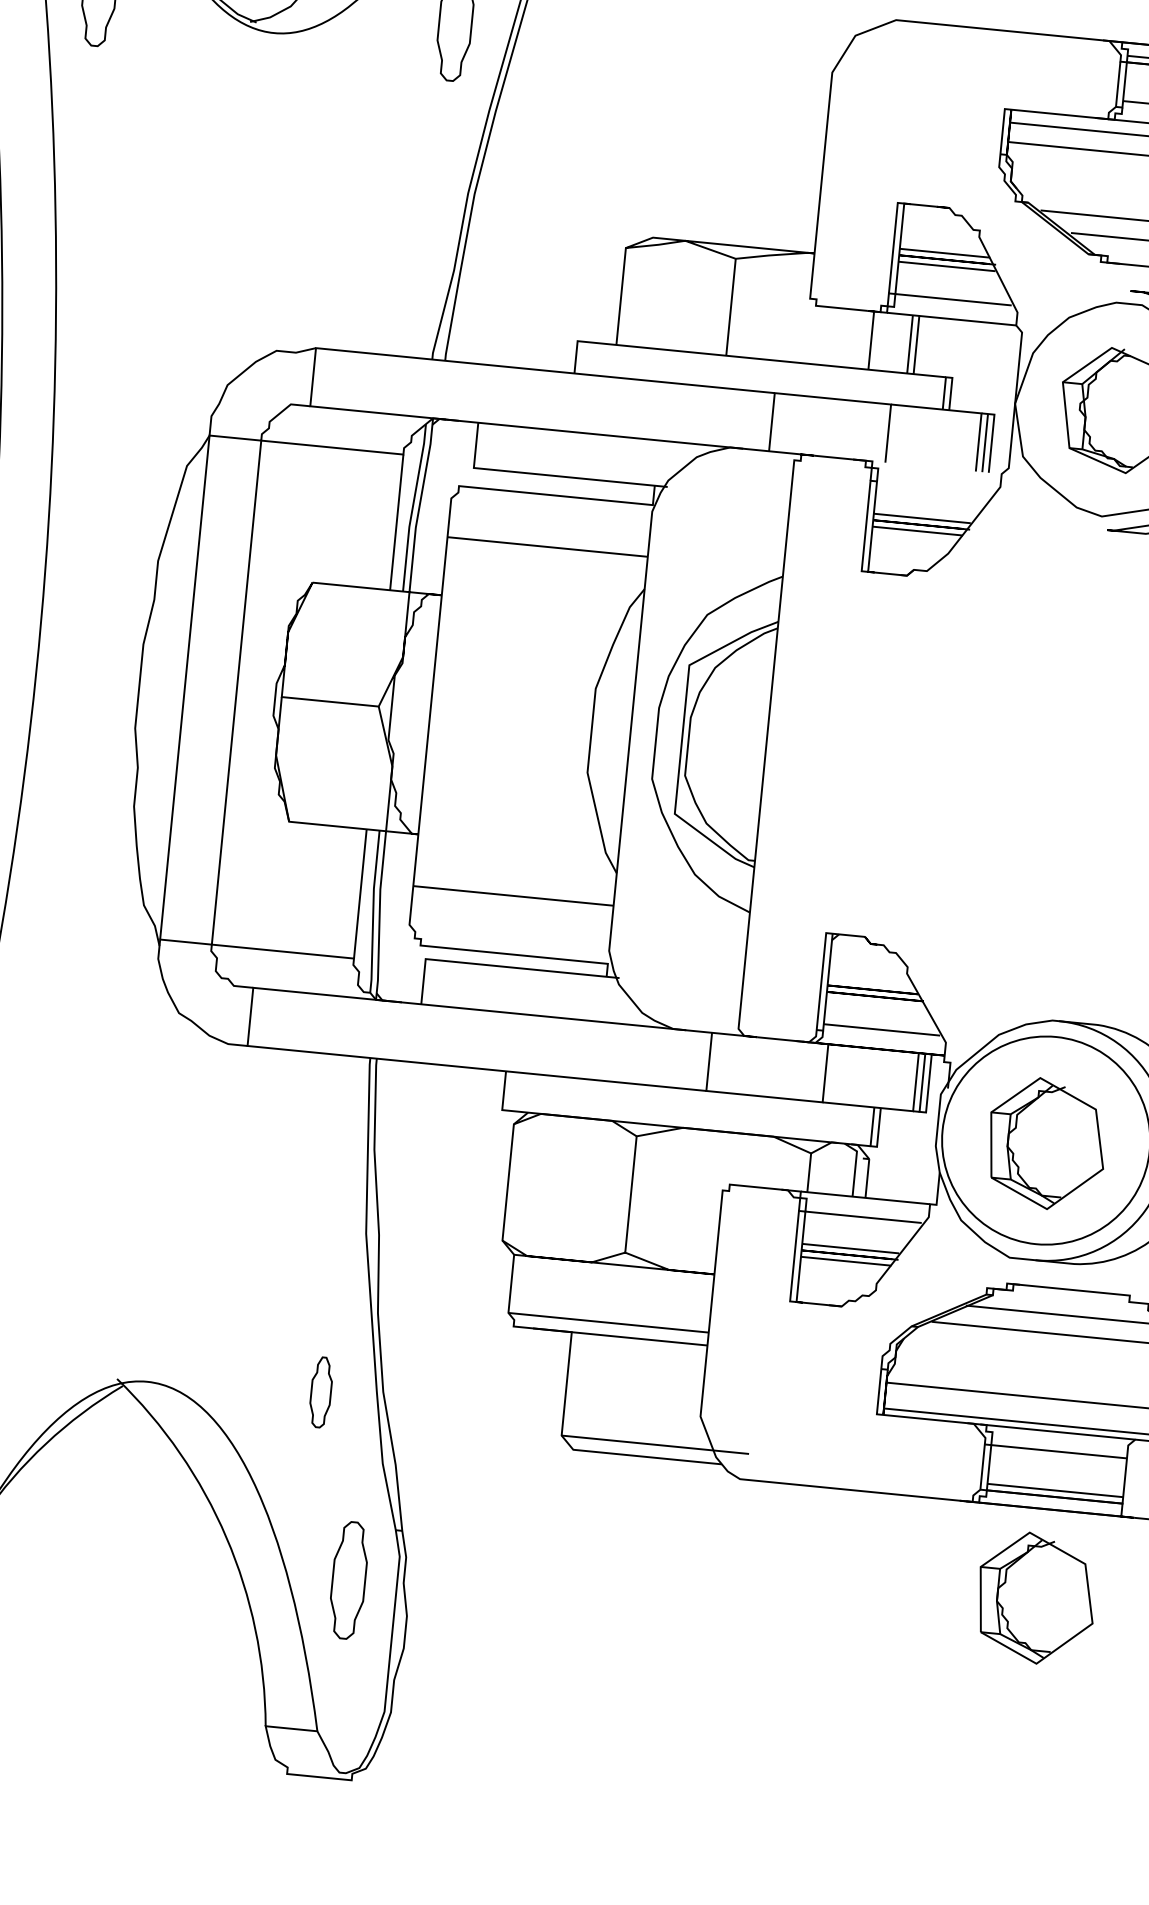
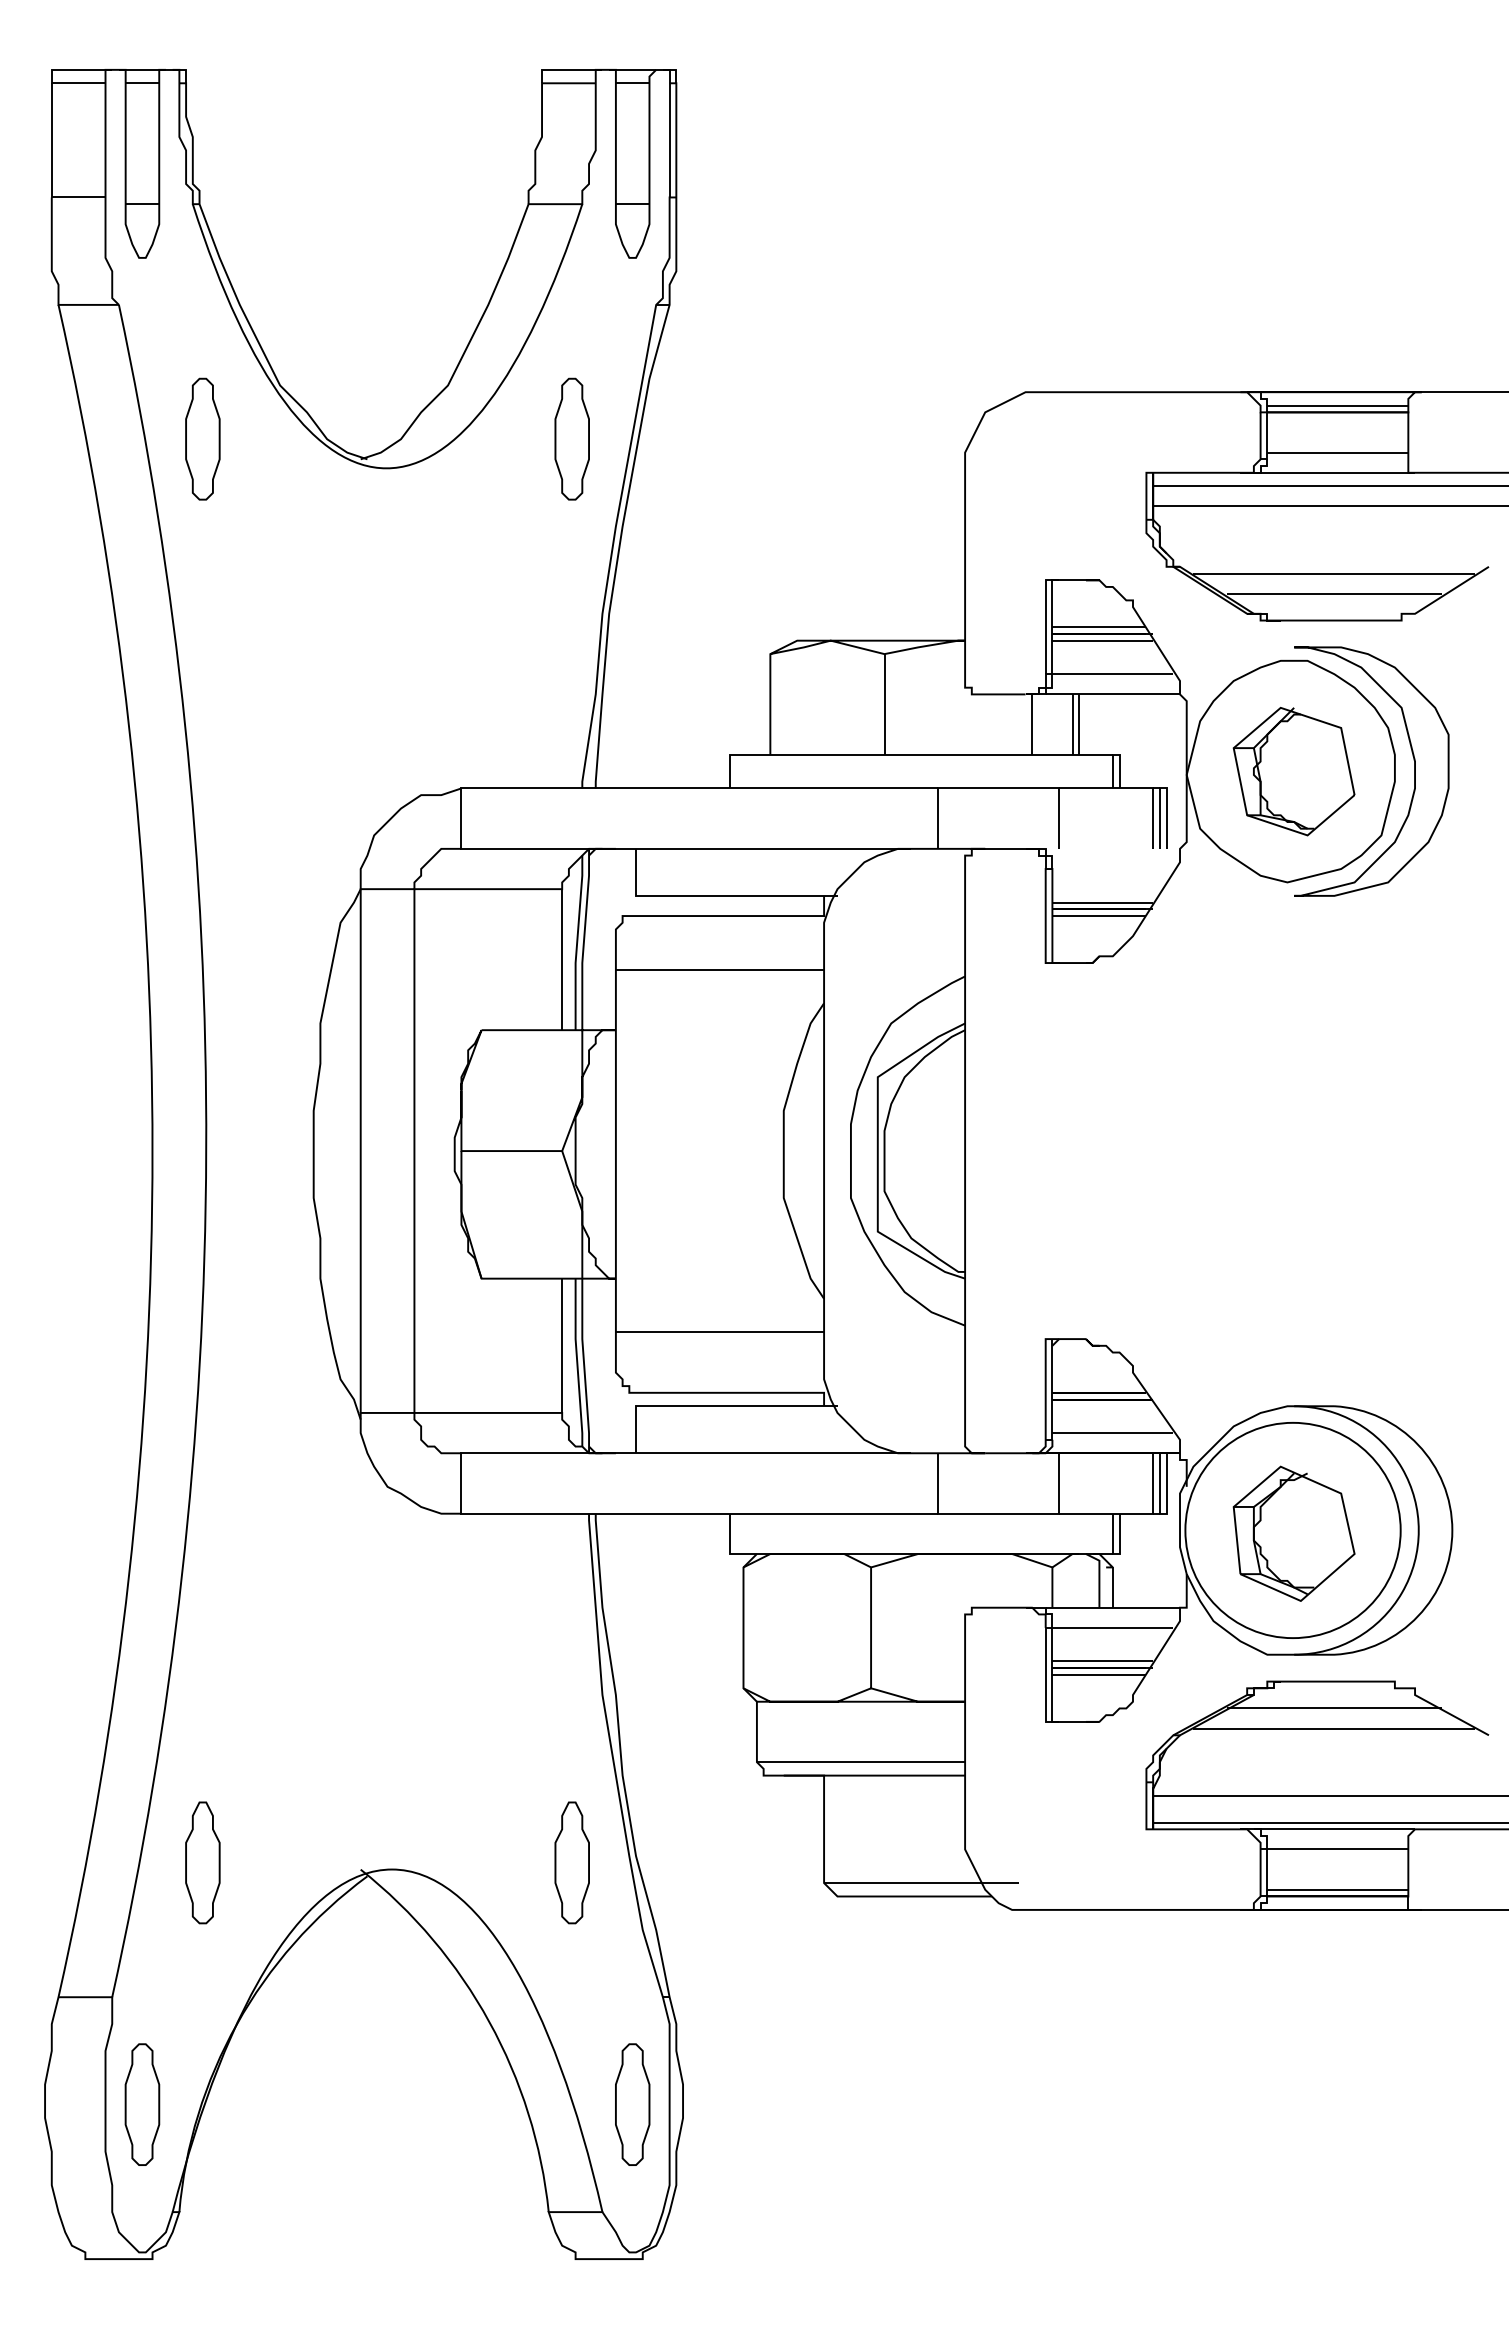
part: (320, 1391) -> (571, 1862), size x1.67
part: (348, 1580) -> (632, 2104), moved
part: (1035, 1598) -> (1328, 2002), removed

